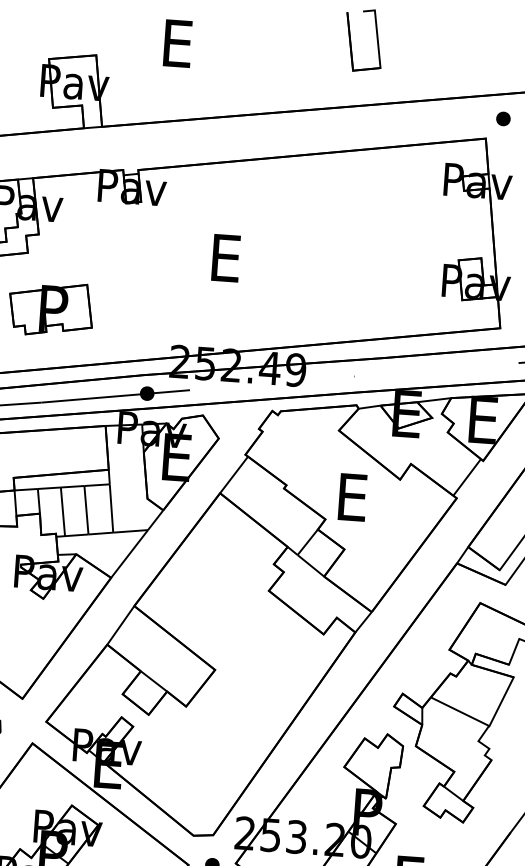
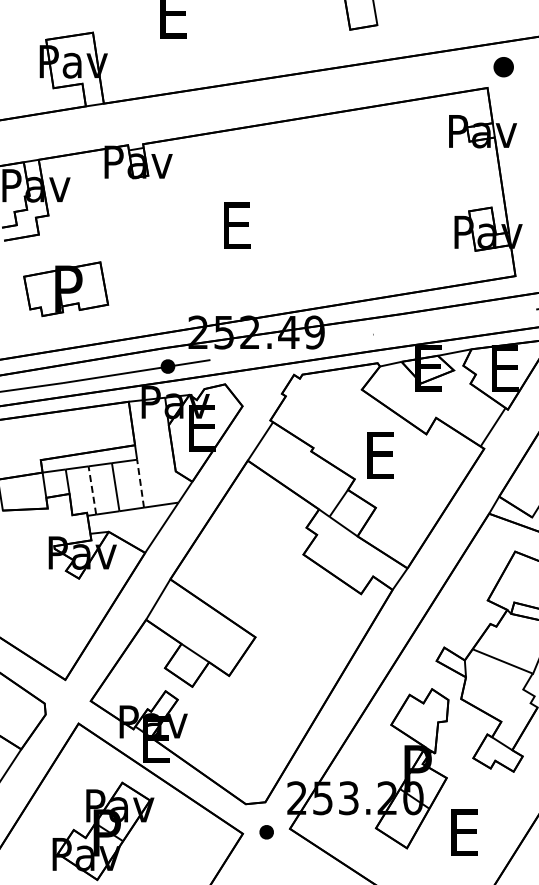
part: (503, 118) -> (503, 66), size x1.4
line: (111, 508) -> (140, 483), solid -> dashed
line: (63, 510) -> (92, 489), solid -> dashed

